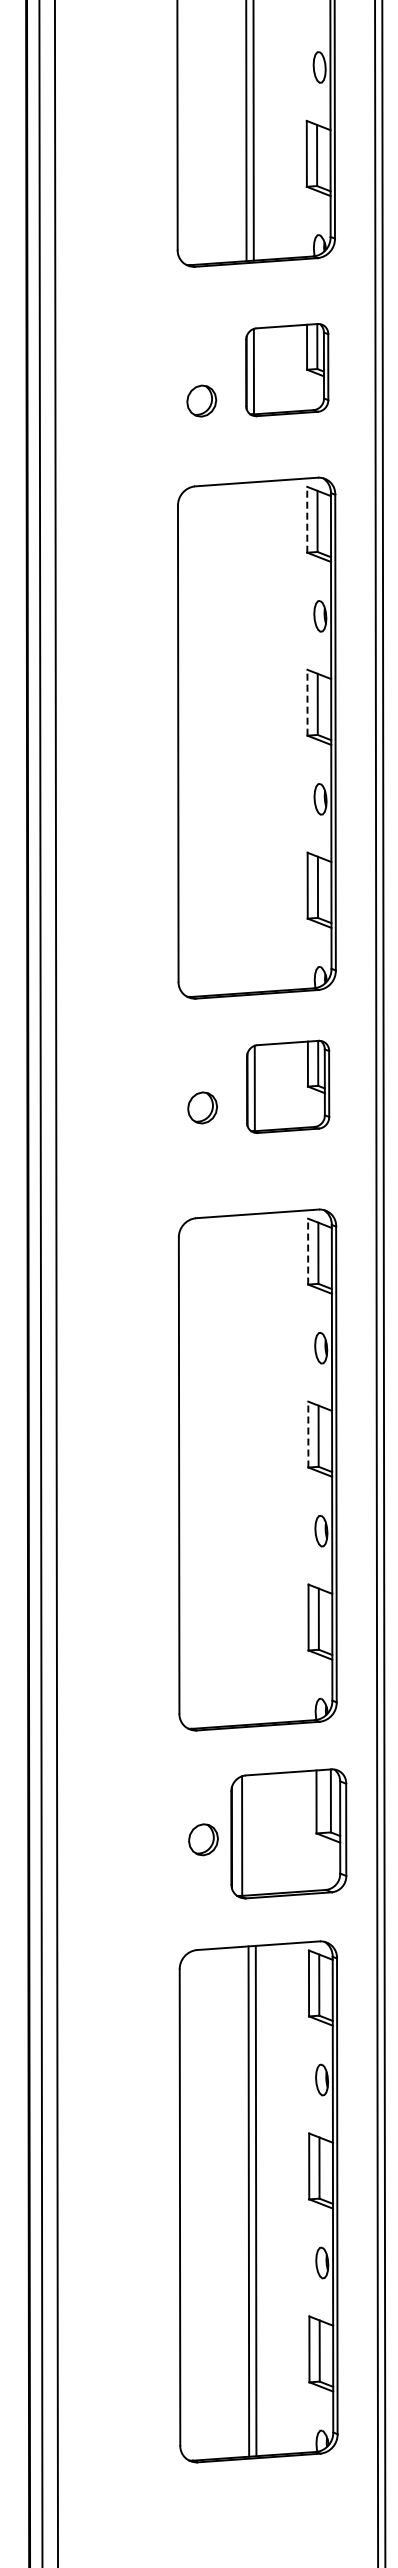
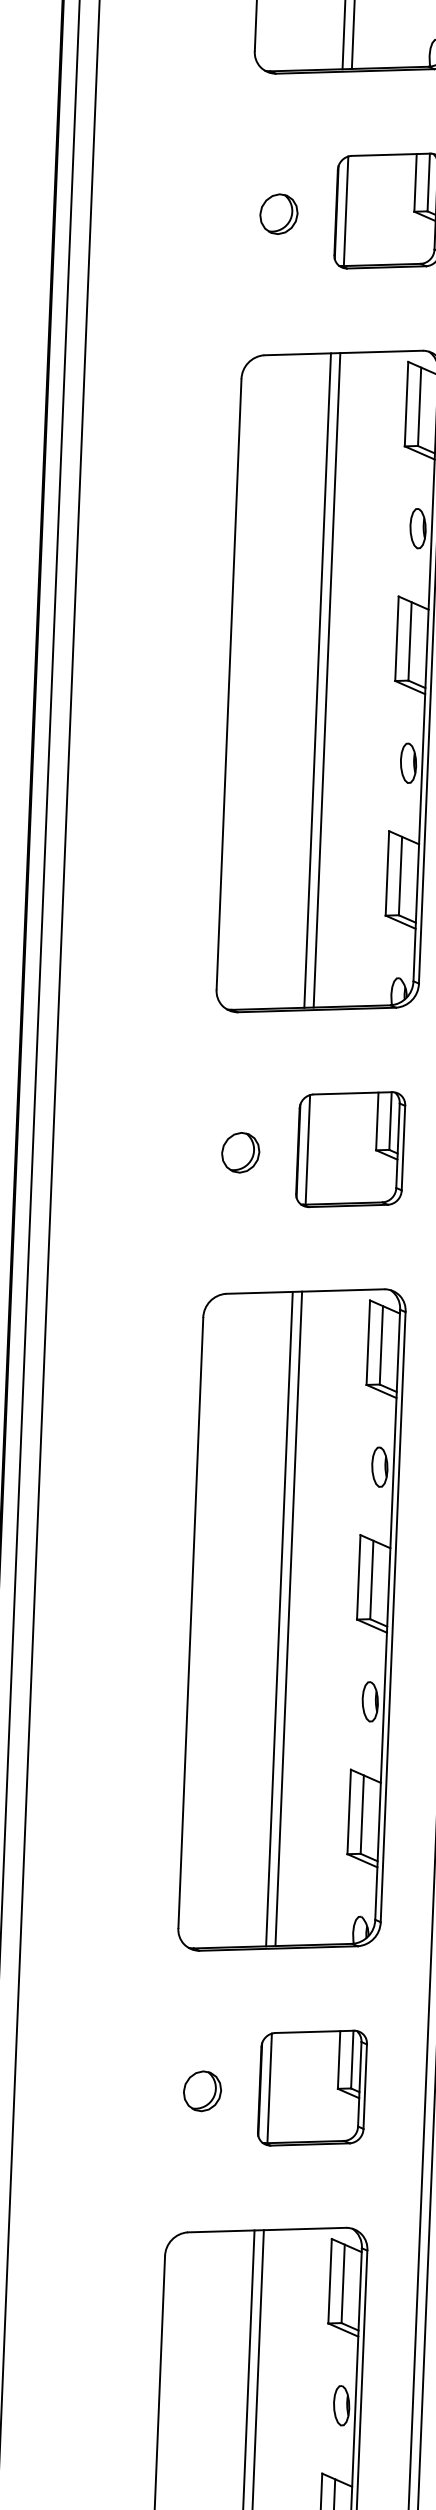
part: (201, 400) -> (278, 213), moved
line: (307, 519) -> (406, 403), dashed -> solid
line: (307, 702) -> (396, 638), dashed -> solid
line: (246, 737) -> (316, 680), added
line: (254, 737) -> (327, 680), added
part: (288, 1086) -> (351, 1149), moved
line: (308, 1251) -> (368, 1342), dashed -> solid
line: (308, 1434) -> (358, 1577), dashed -> solid
line: (247, 1469) -> (278, 1618), added
line: (254, 1469) -> (287, 1619), added
part: (289, 1833) -> (313, 2087), size x0.71

